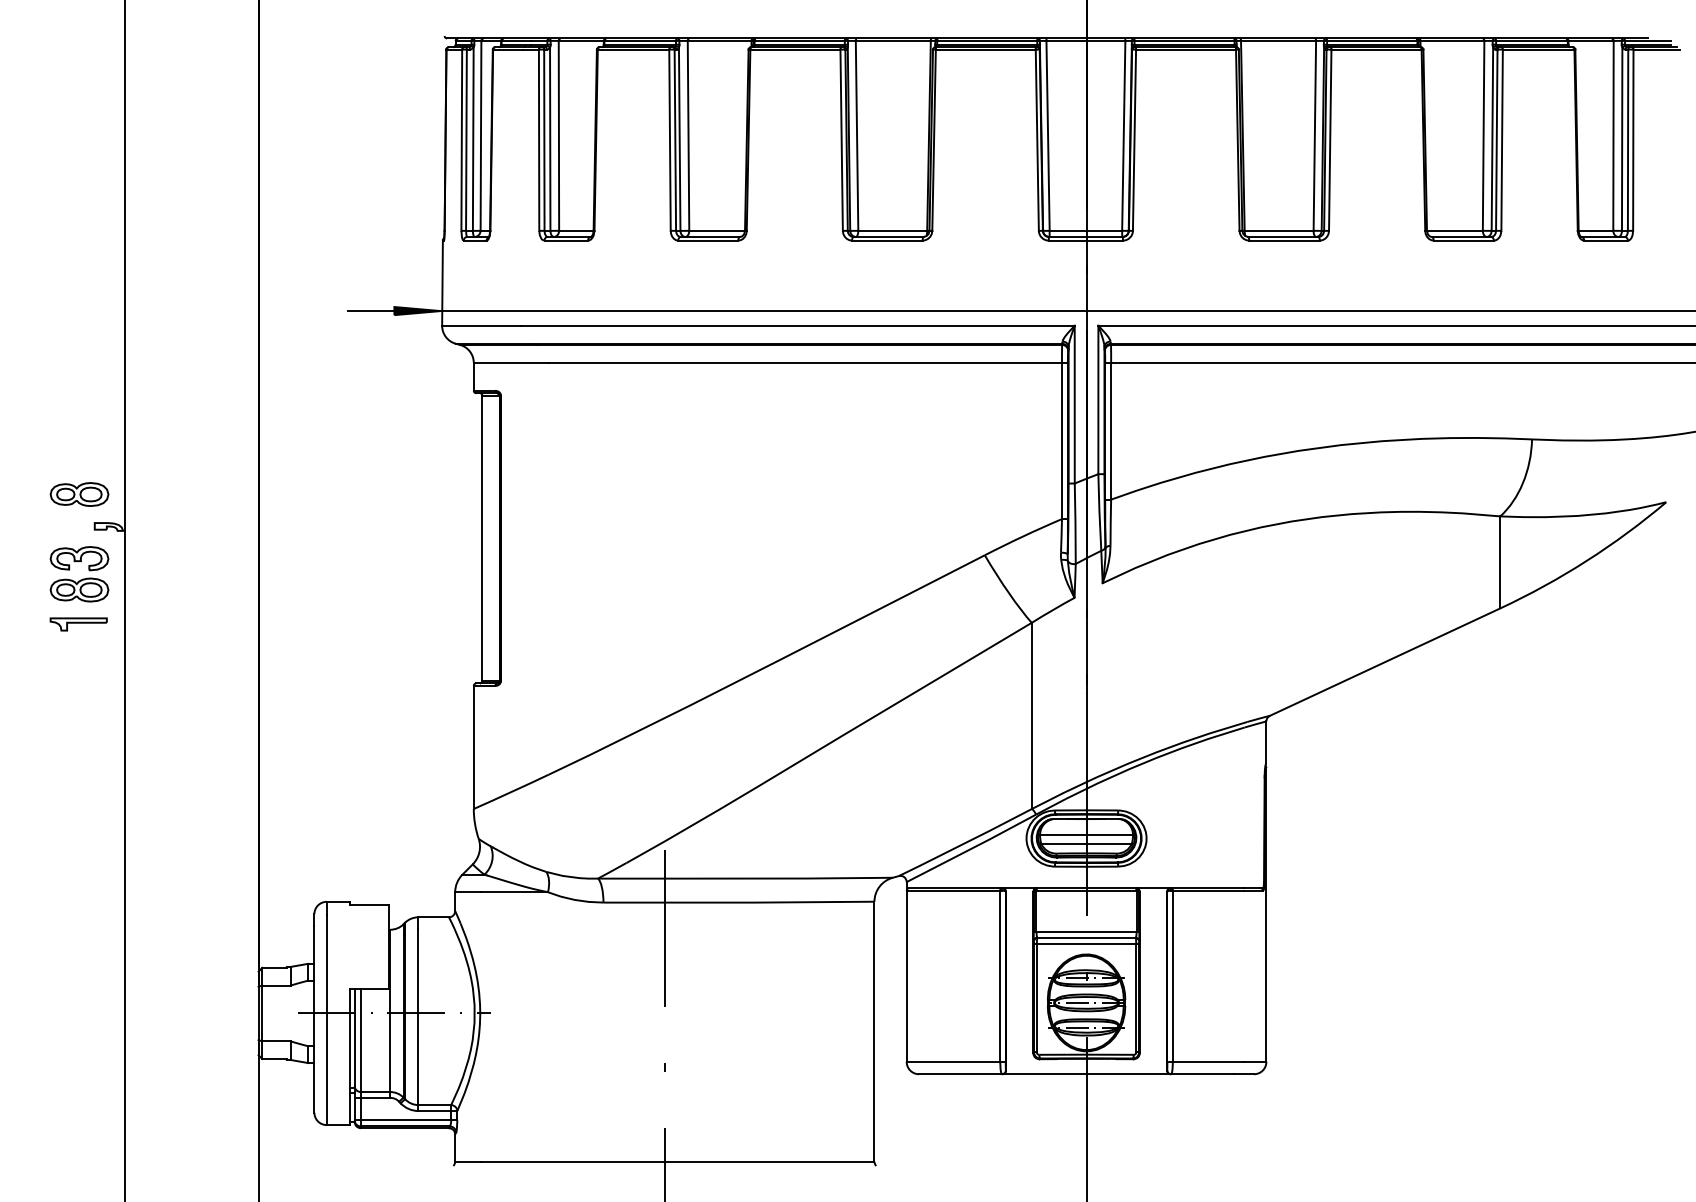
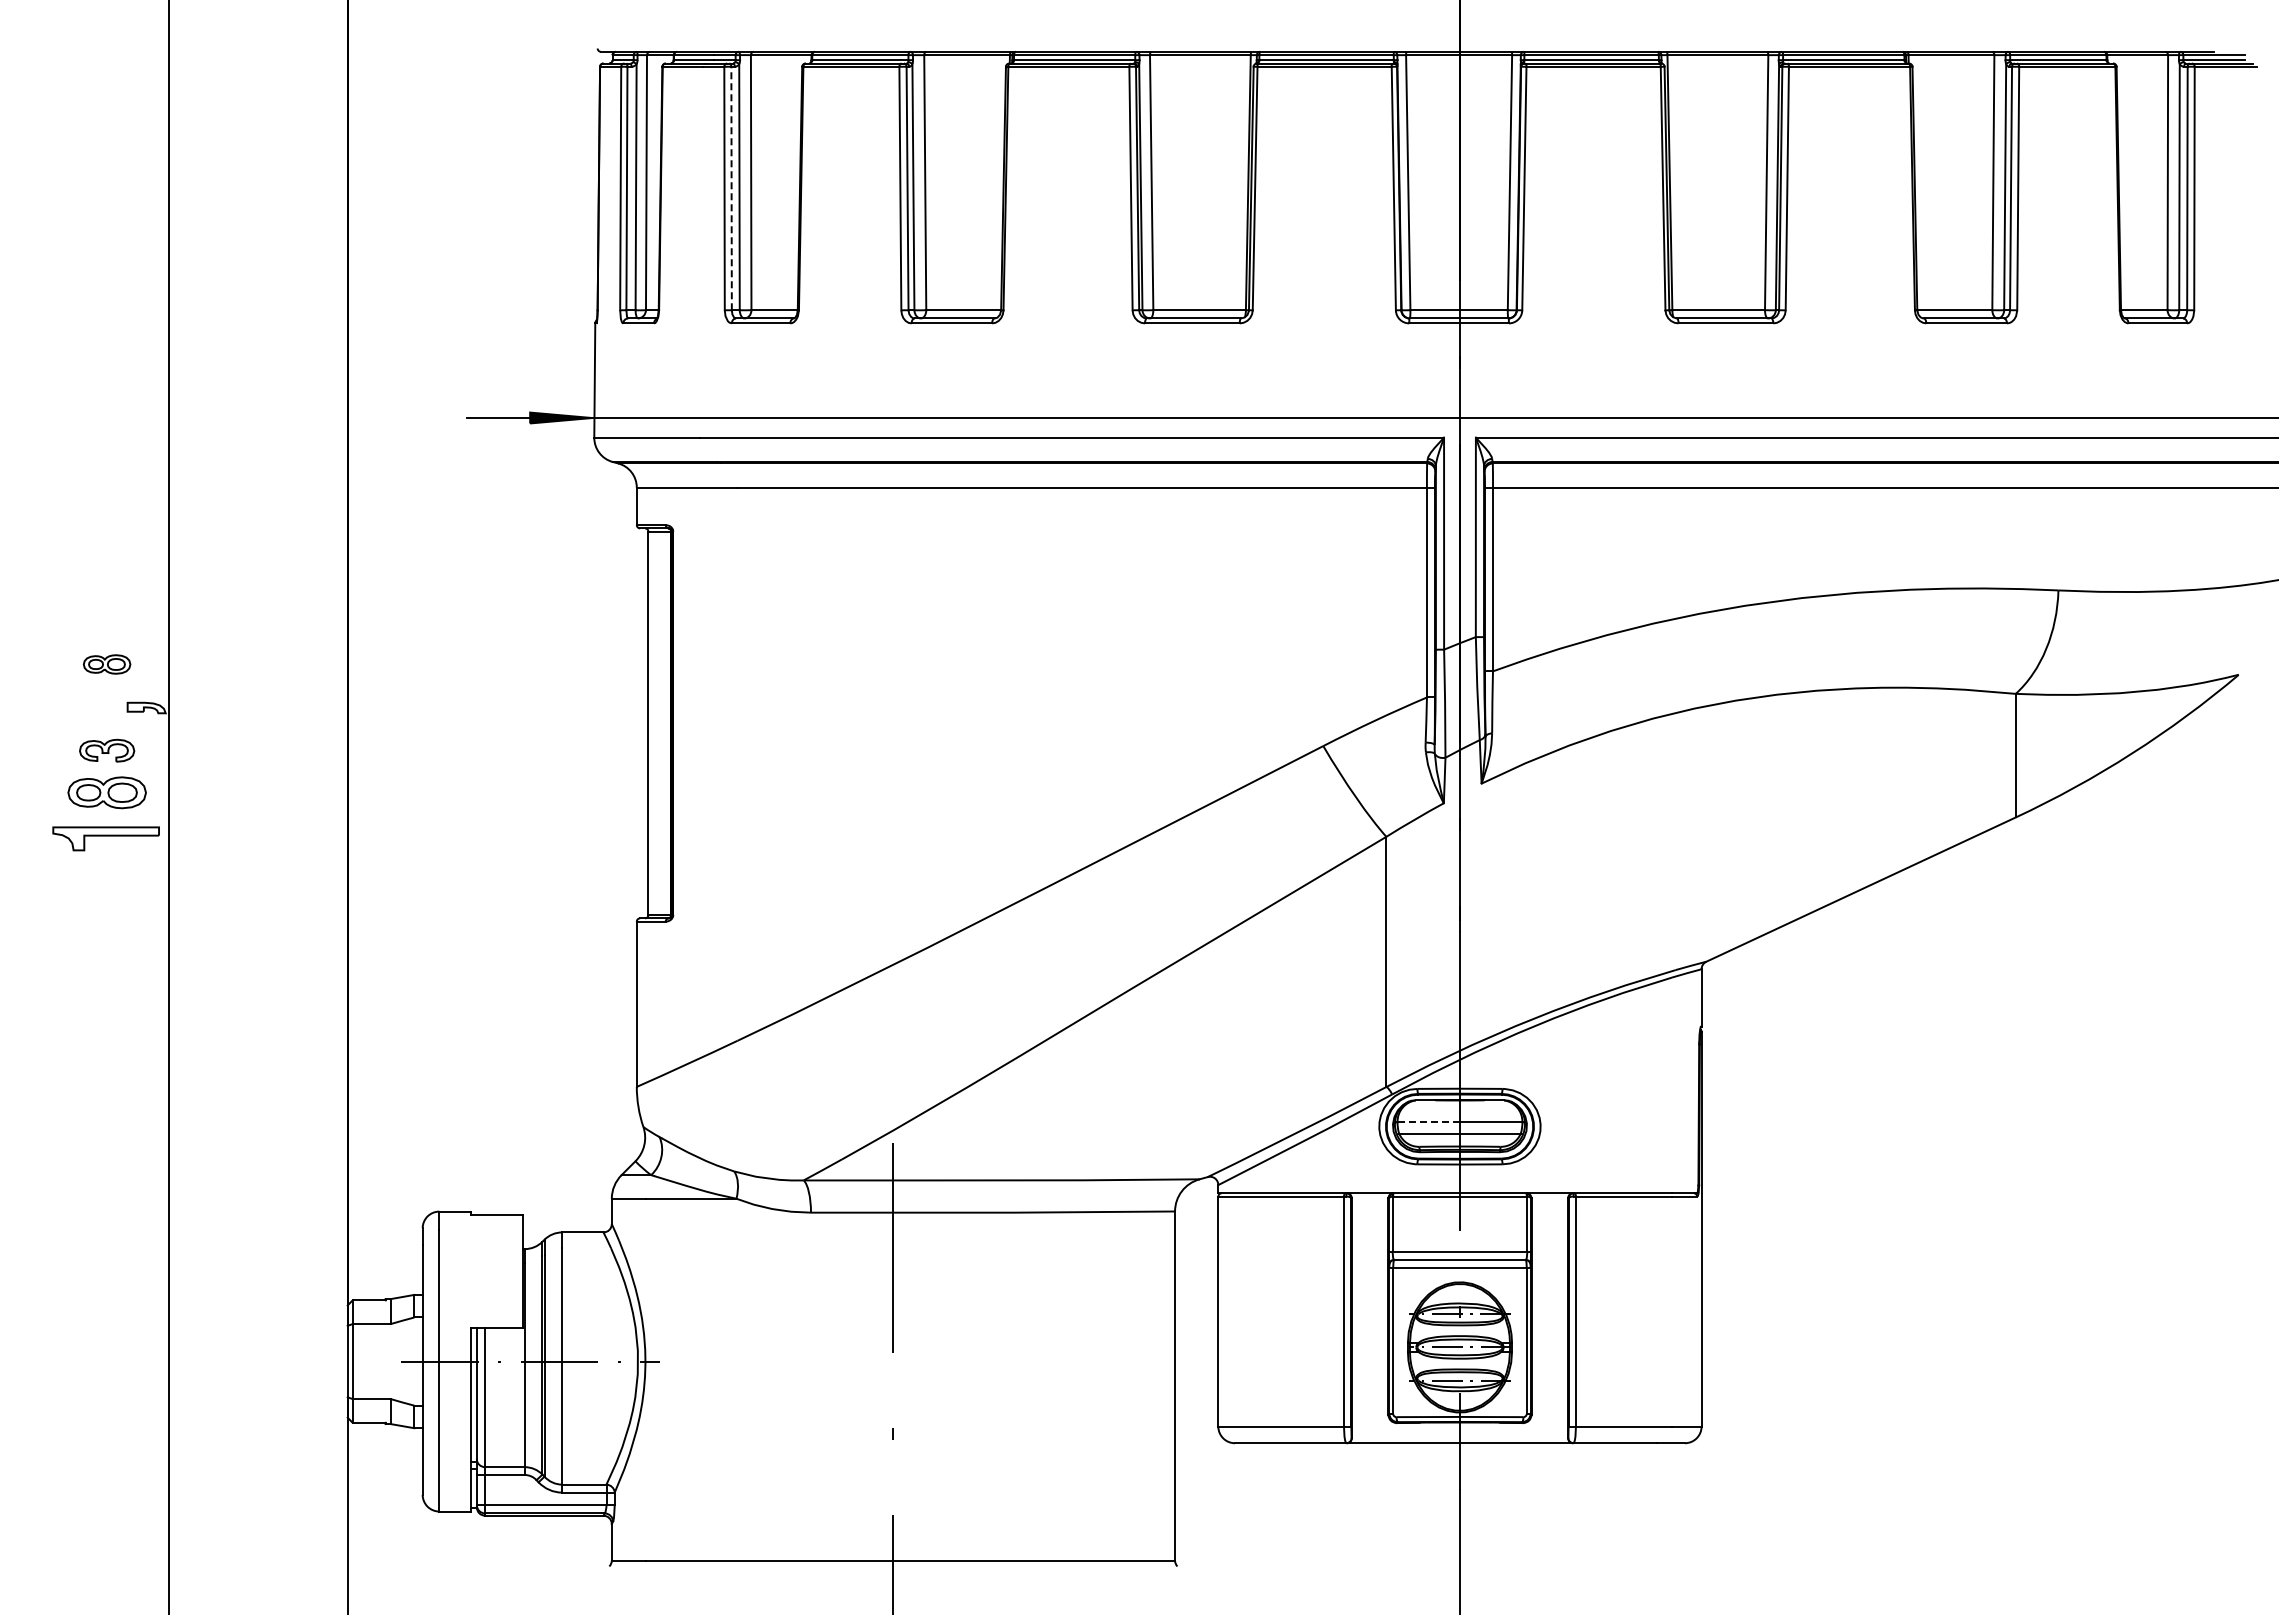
line: (544, 140) -> (731, 188), solid -> dashed
part: (79, 494) -> (106, 664), size x0.6
part: (79, 558) -> (106, 750), size x0.7
part: (78, 624) -> (105, 839), size x1.4
line: (1063, 834) -> (1429, 1121), solid -> dashed

